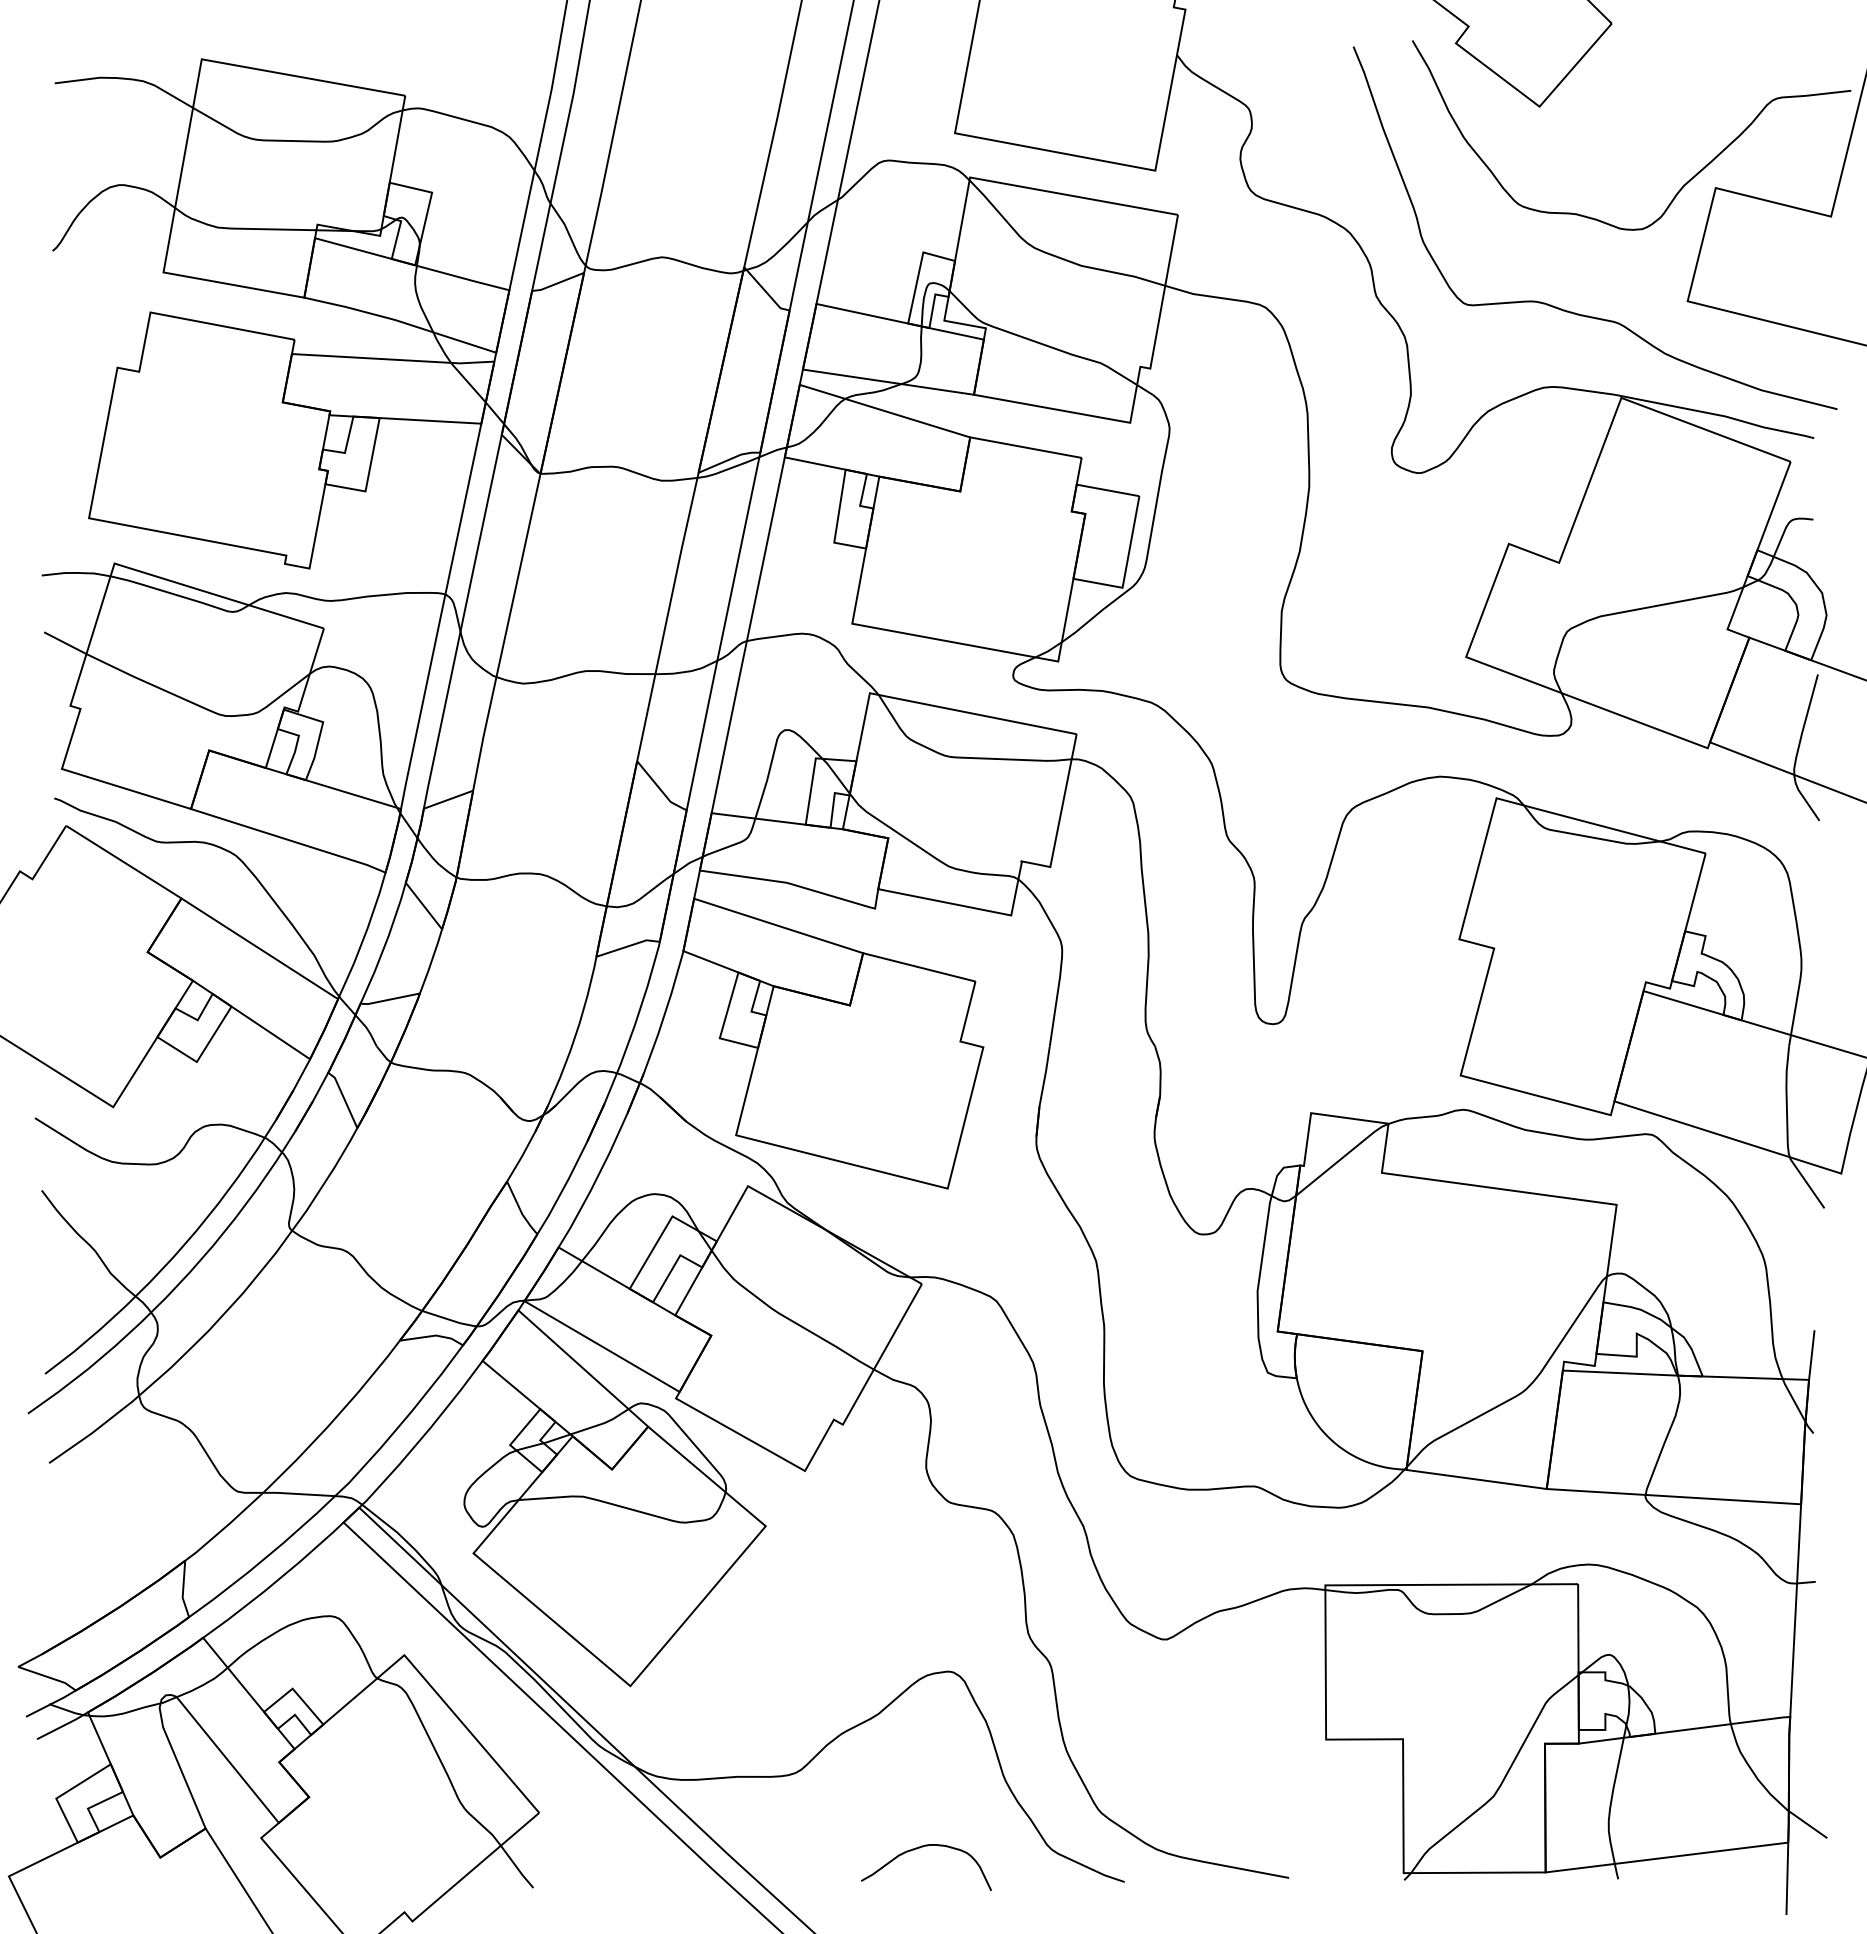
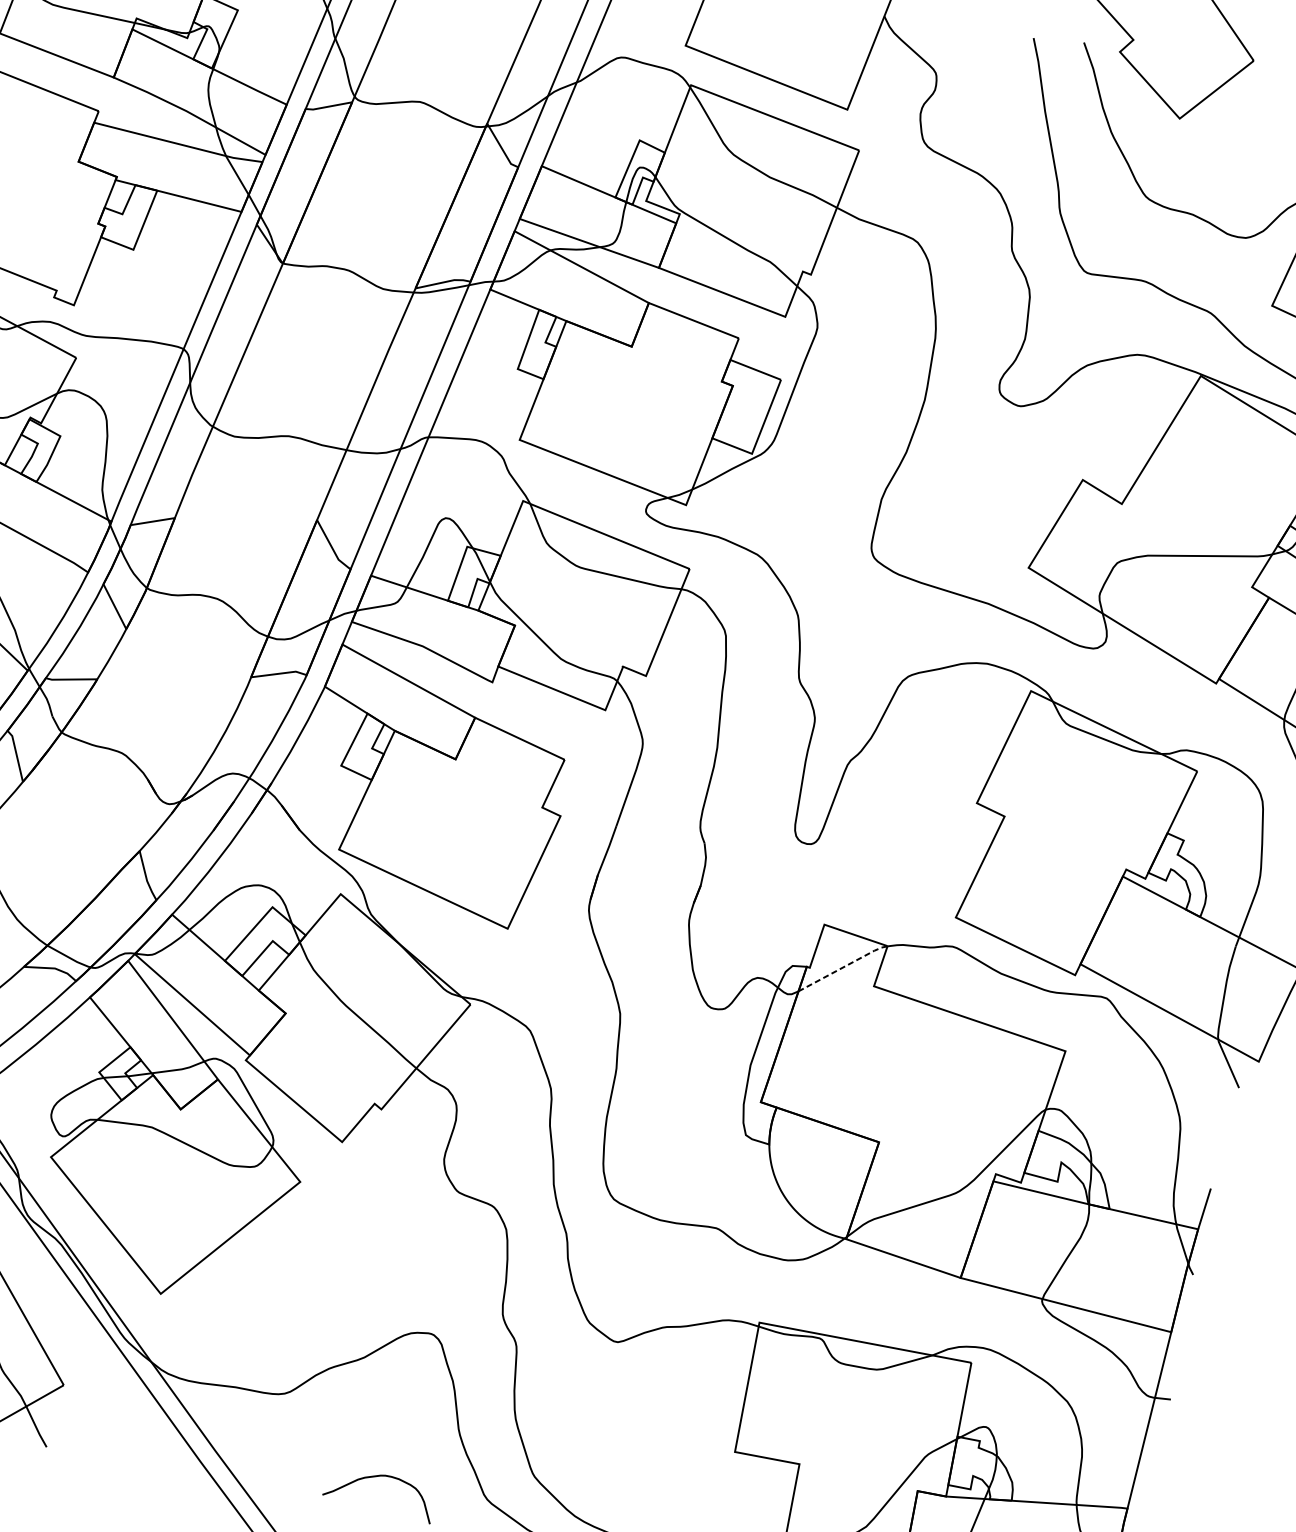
line: (1343, 1157) -> (844, 967), solid -> dashed

